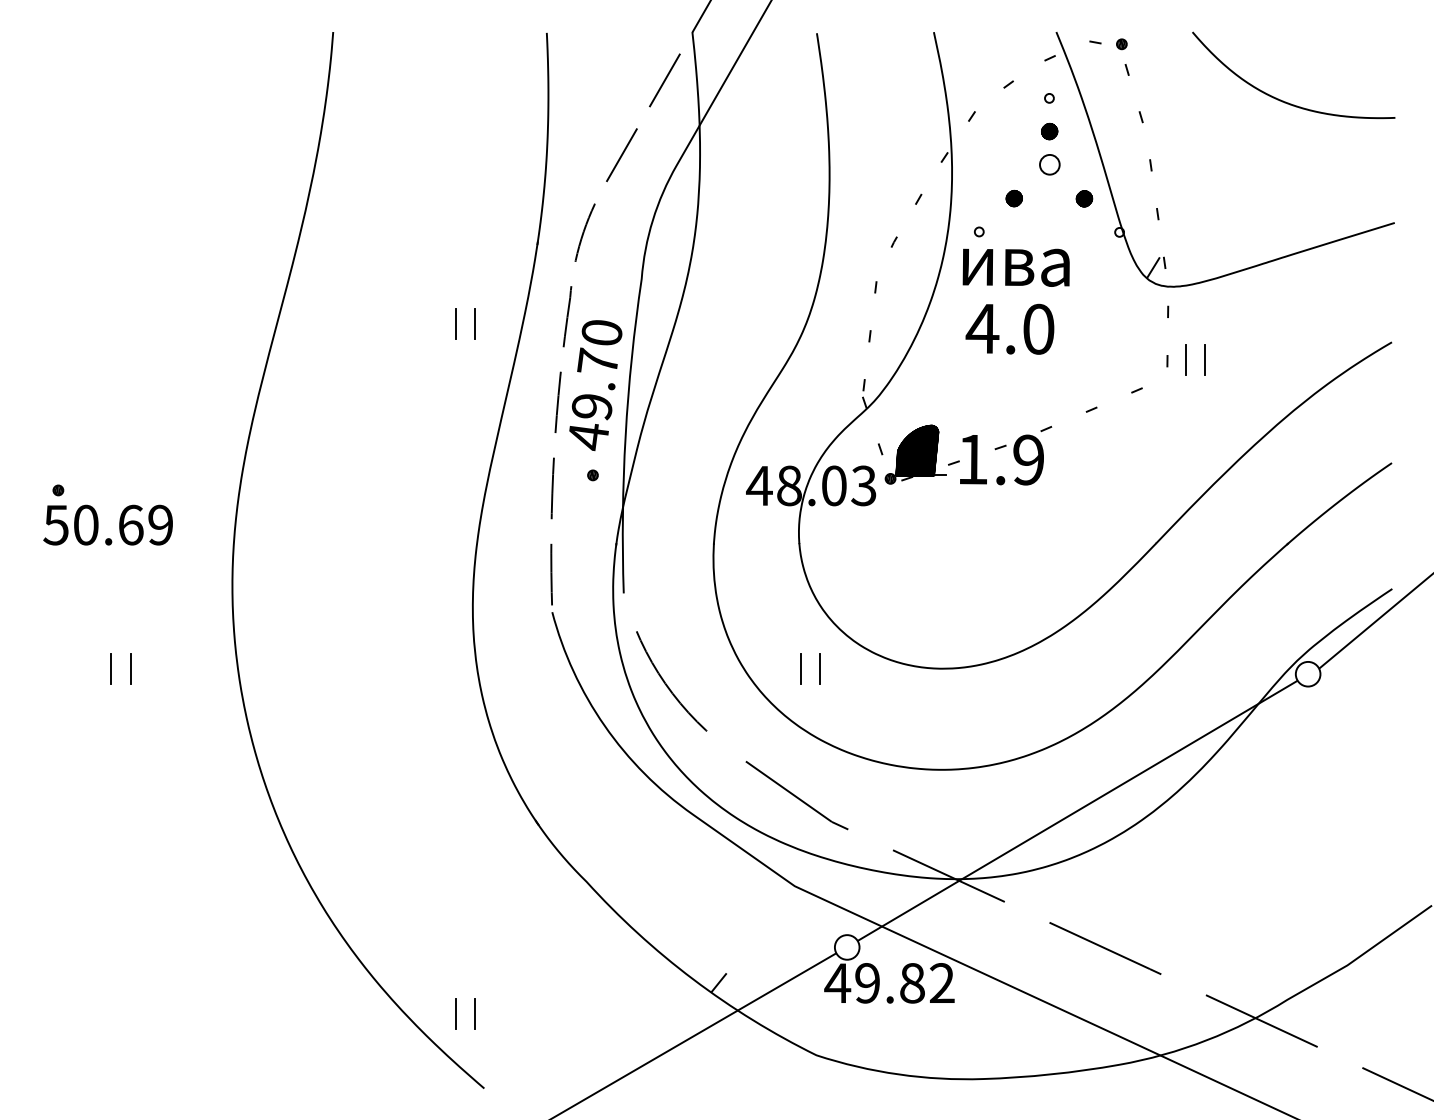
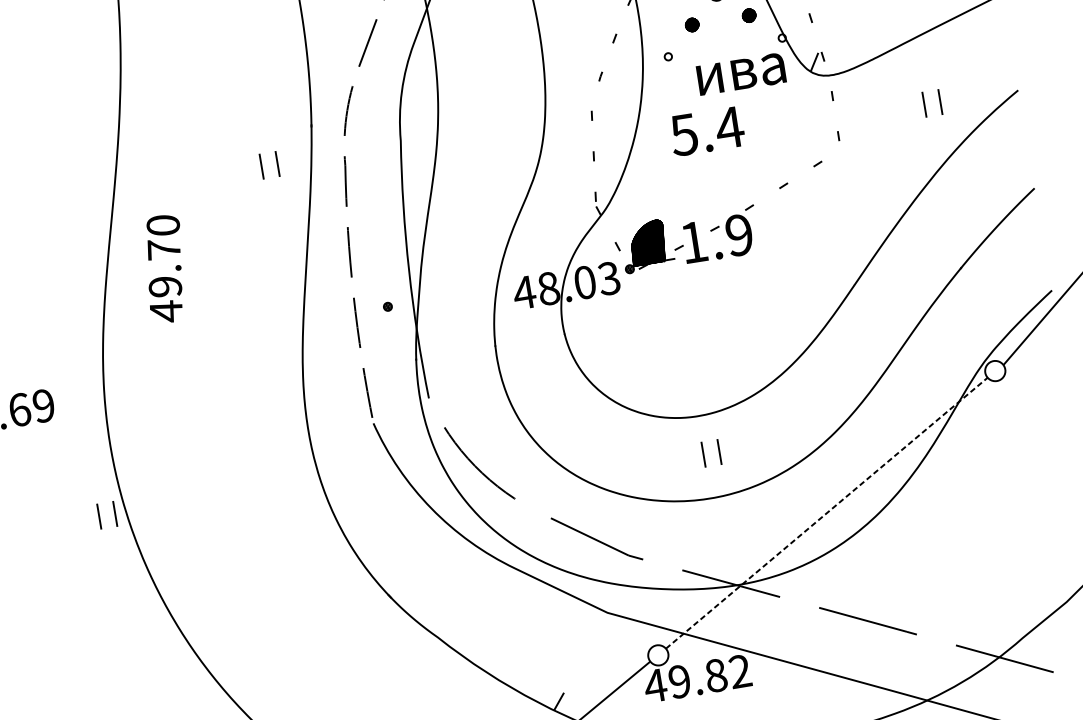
text: (1015, 267) -> (740, 74), moved
part: (456, 323) -> (262, 166), moved
text: (1010, 328) -> (706, 130), 4.0 -> 5.4
part: (1186, 359) -> (925, 104), moved
text: (595, 385) -> (165, 269), moved
part: (111, 668) -> (99, 516), moved
part: (801, 668) -> (704, 454), moved
line: (1077, 810) -> (826, 512), solid -> dashed

